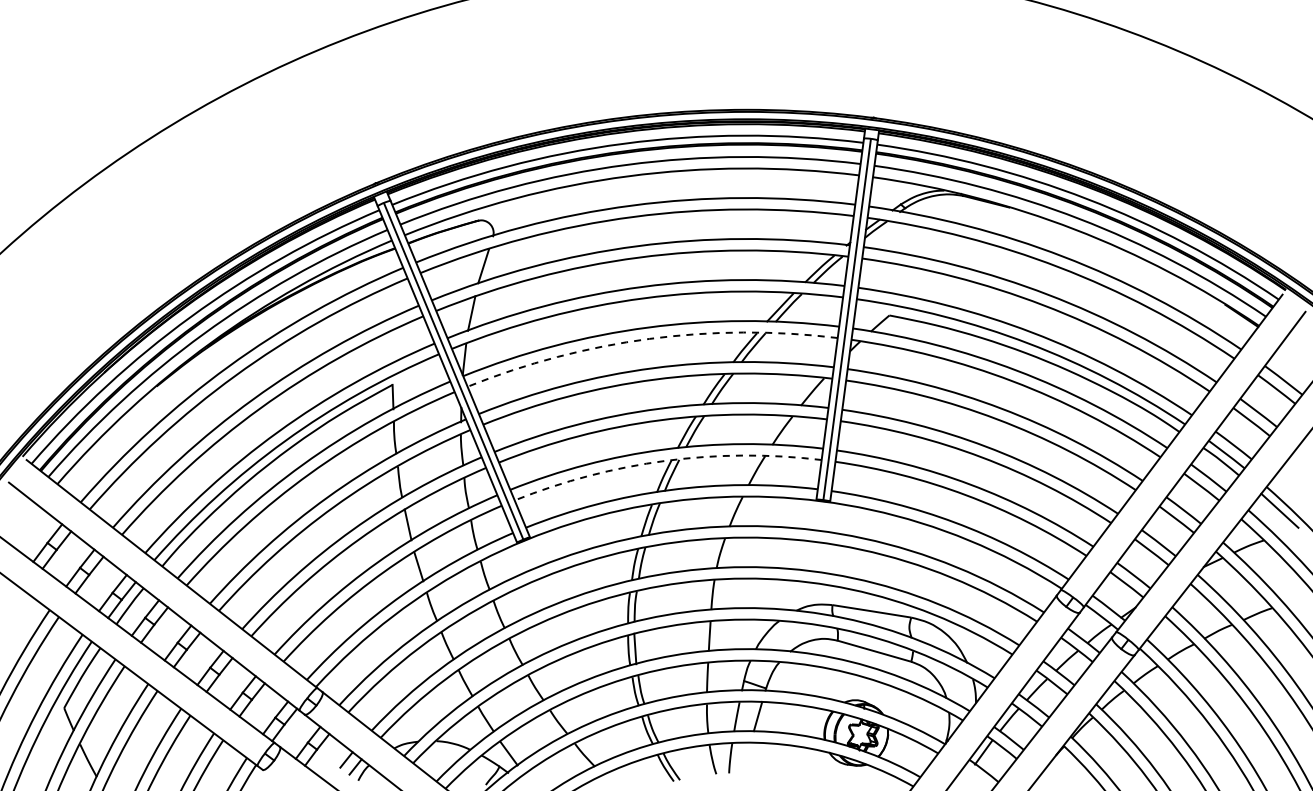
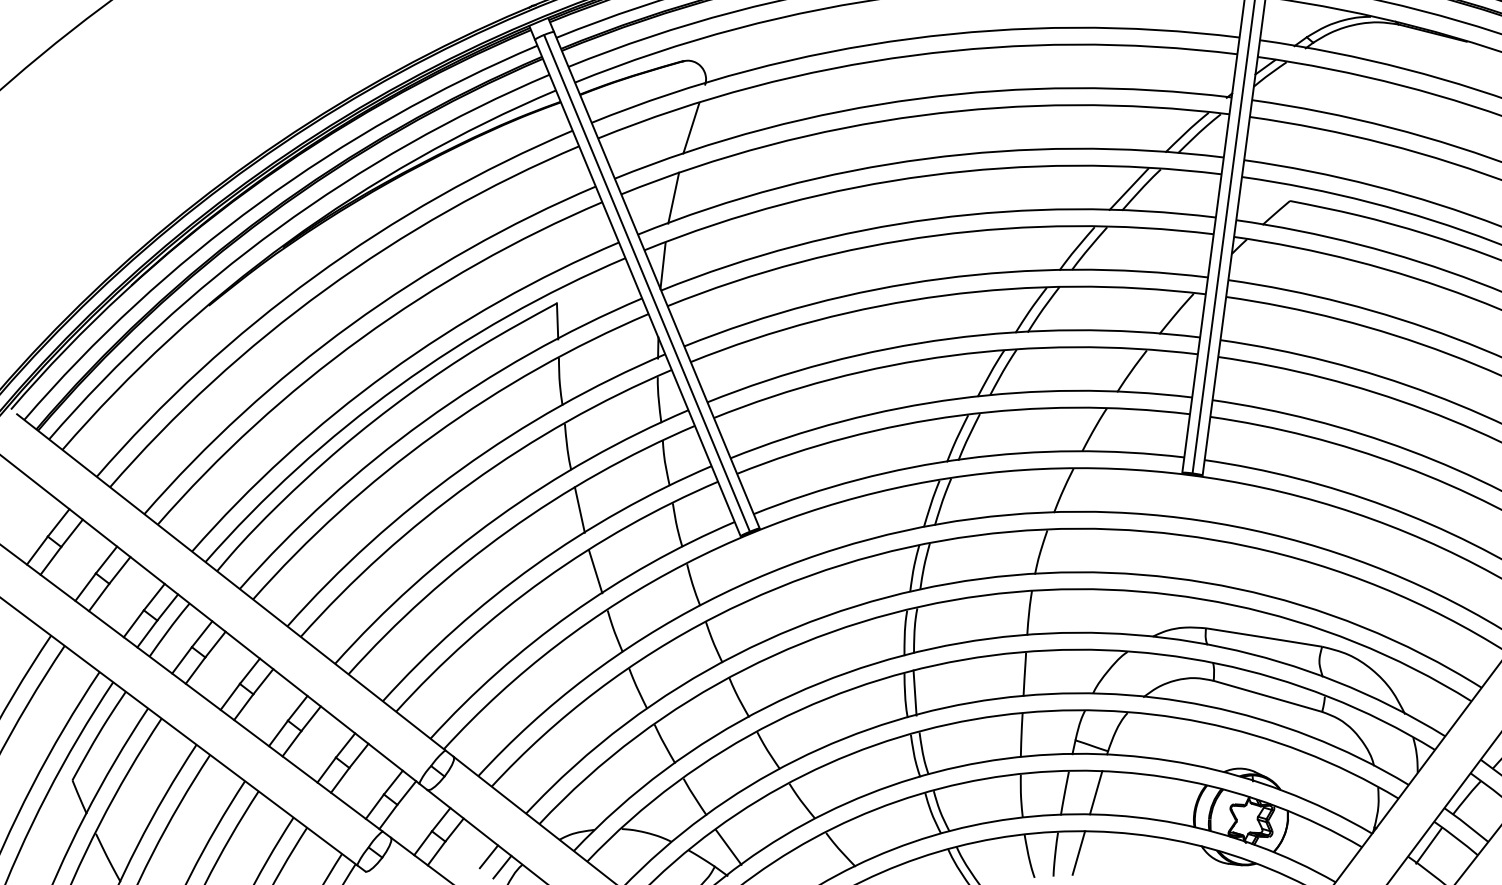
arc: (649, 338) -> (935, 234), dashed -> solid
arc: (665, 460) -> (959, 414), dashed -> solid
line: (746, 757) -> (1079, 853), added

